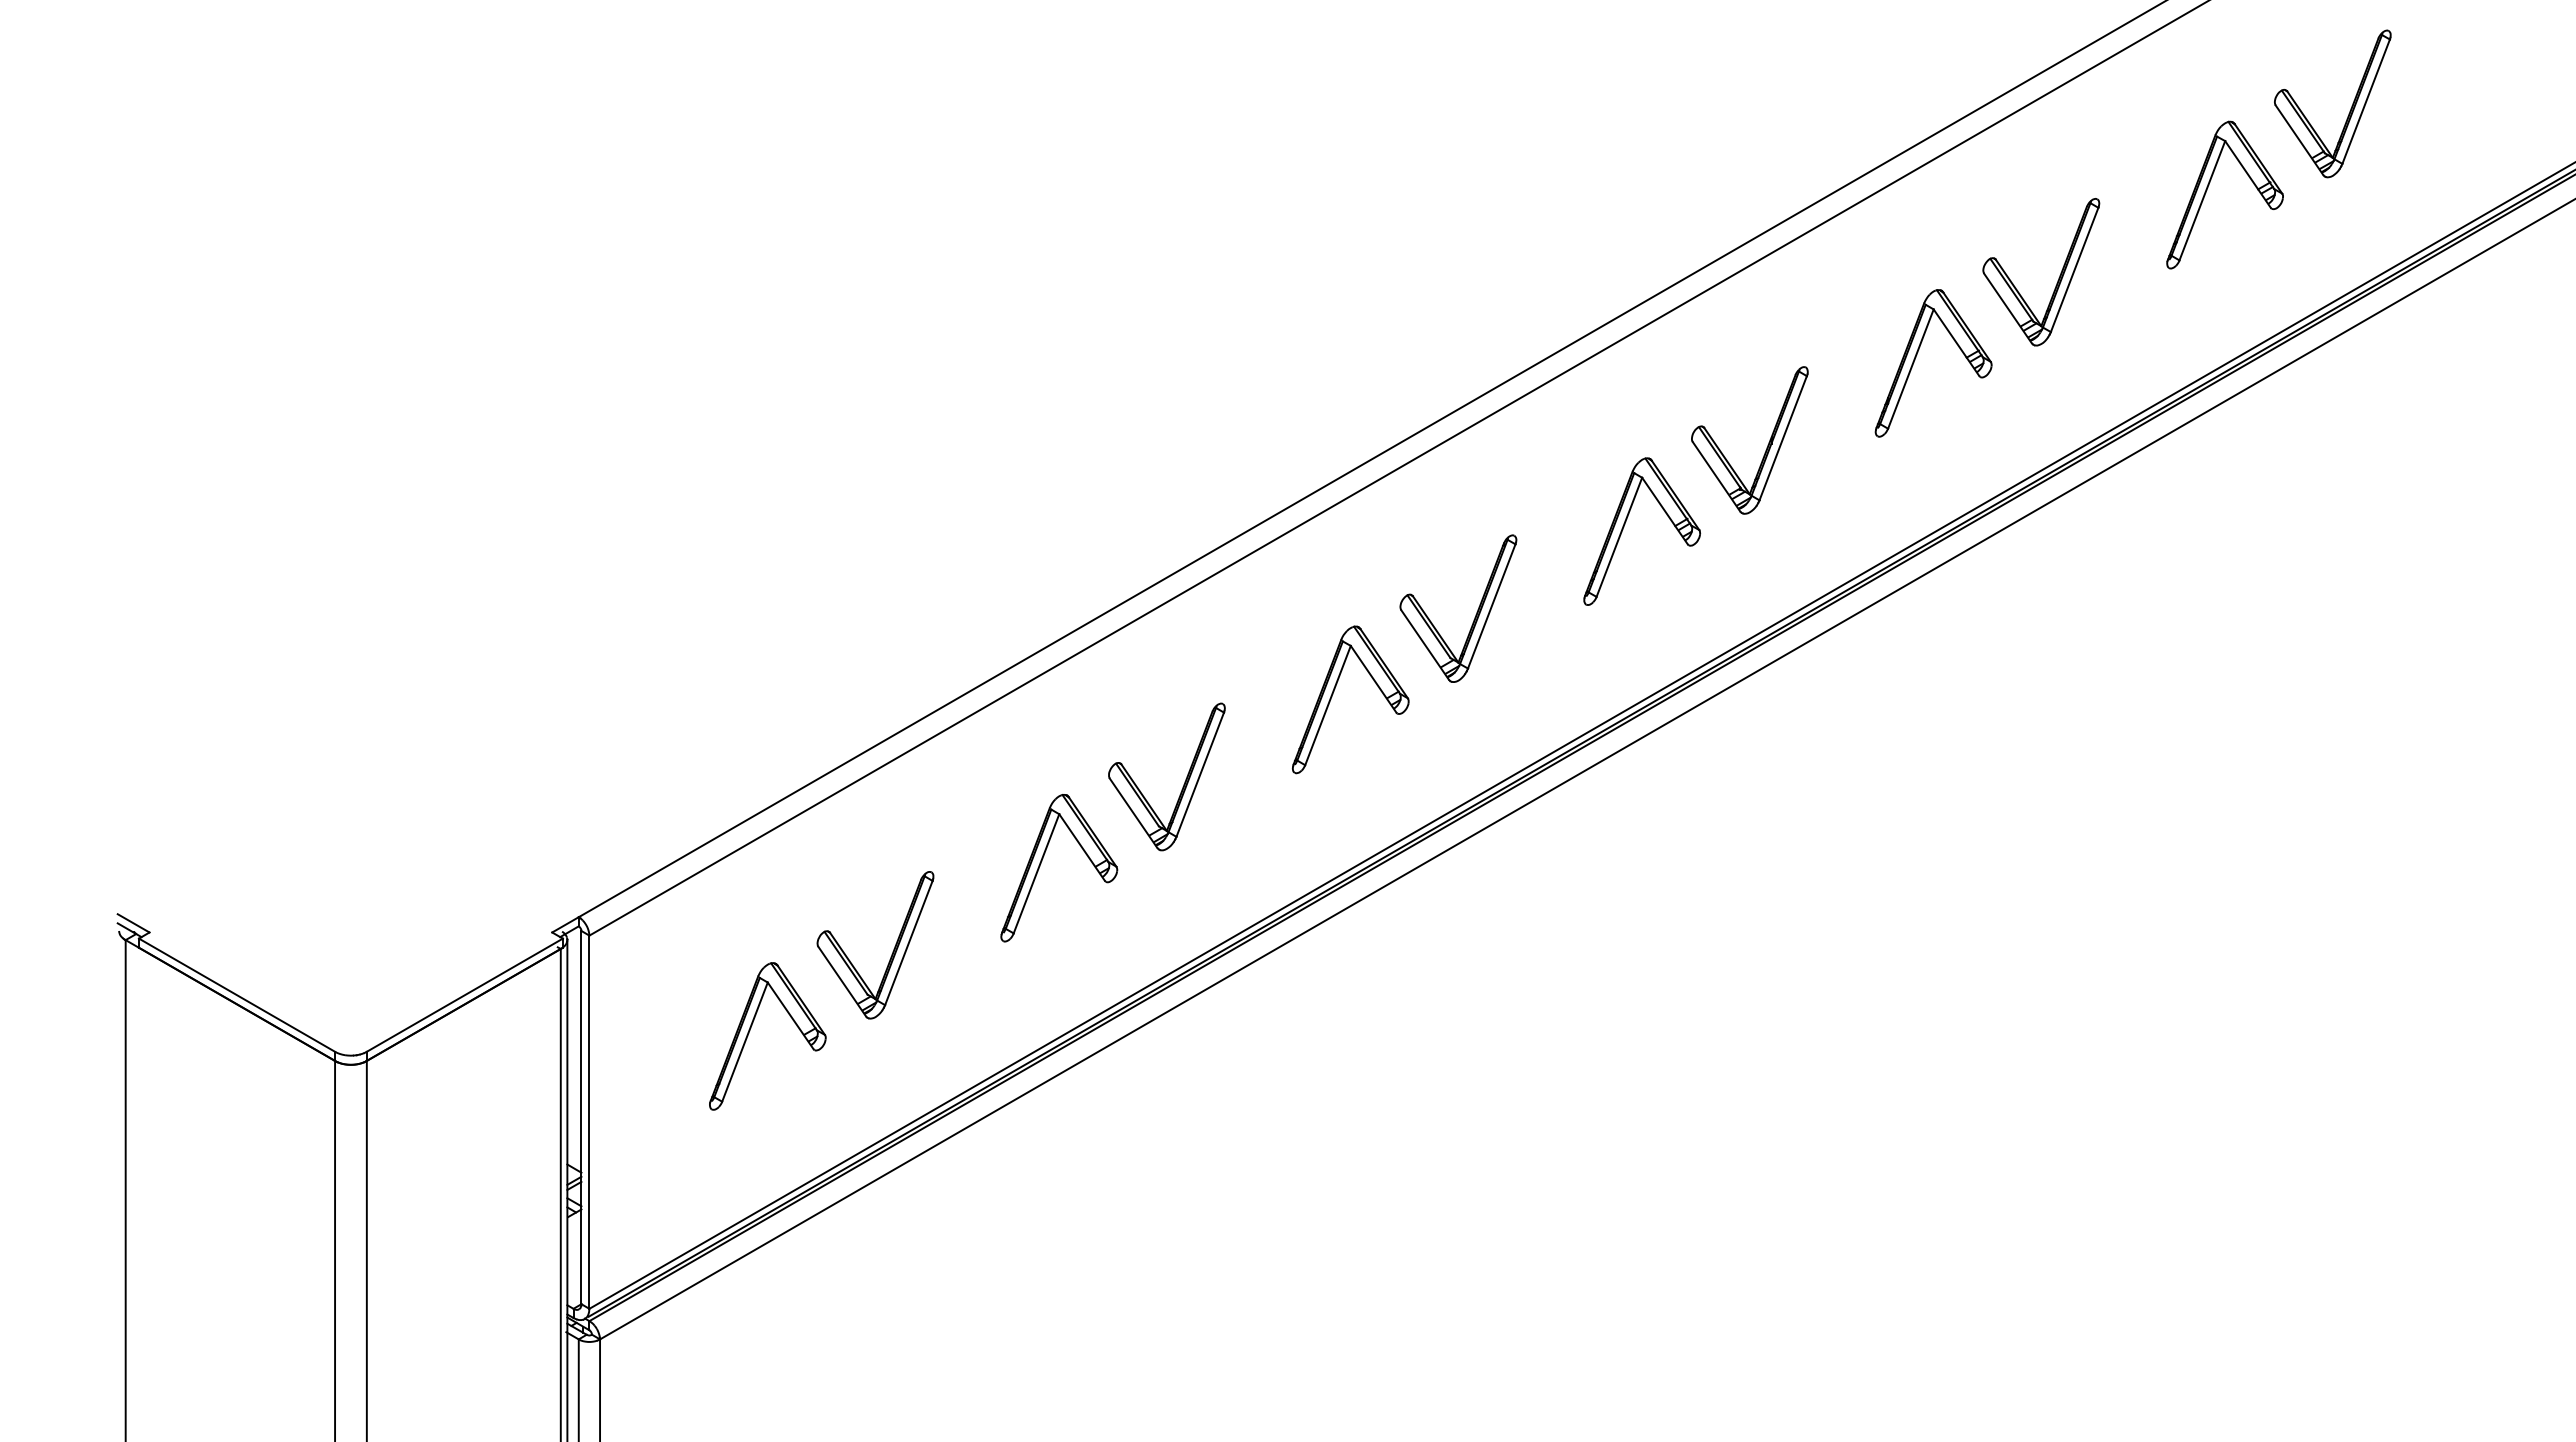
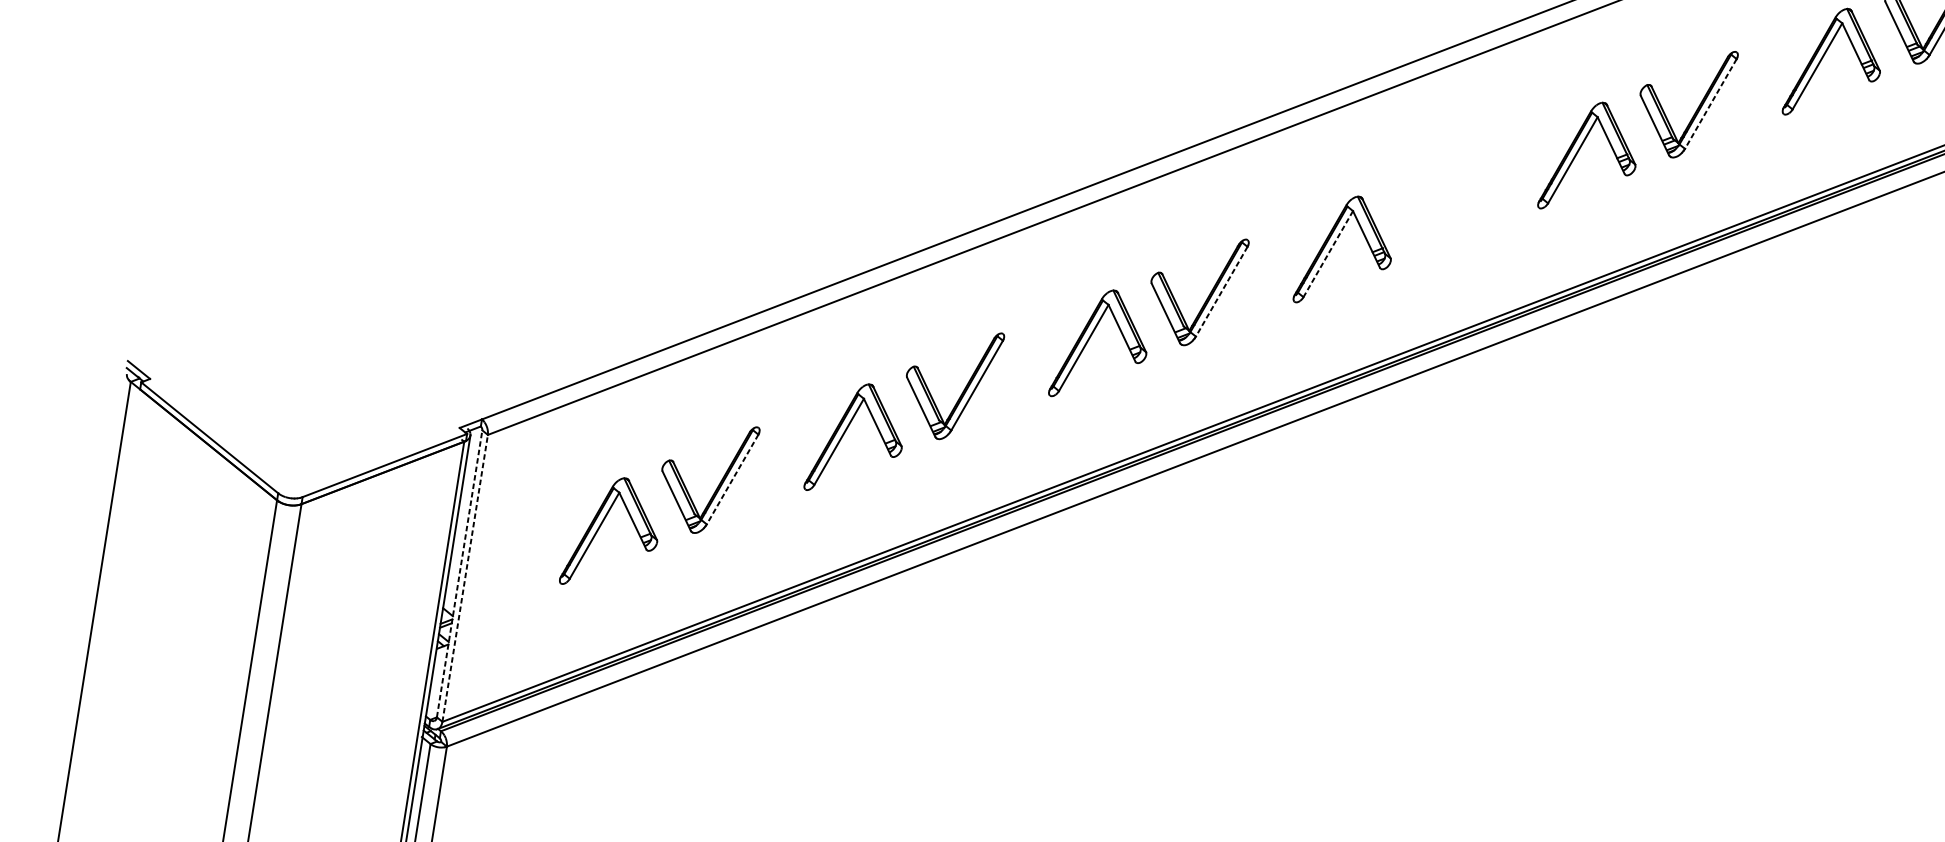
line: (2074, 269) -> (1710, 103), solid -> dashed
part: (1766, 447) -> (1452, 202), removed
line: (1619, 537) -> (1328, 254), solid -> dashed
line: (1491, 606) -> (1221, 291), solid -> dashed
line: (908, 943) -> (732, 479), solid -> dashed
line: (581, 1117) -> (459, 573), solid -> dashed
line: (589, 1122) -> (465, 578), solid -> dashed

